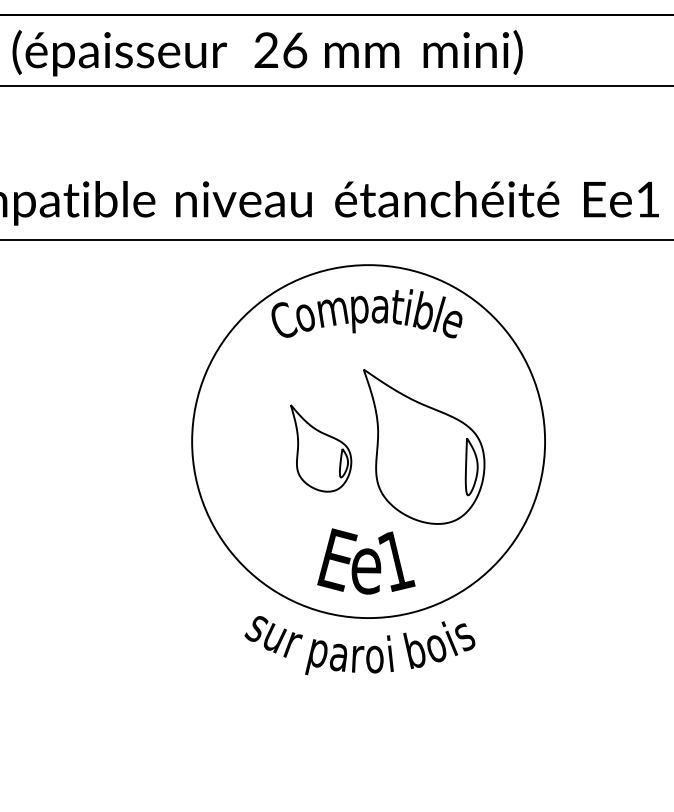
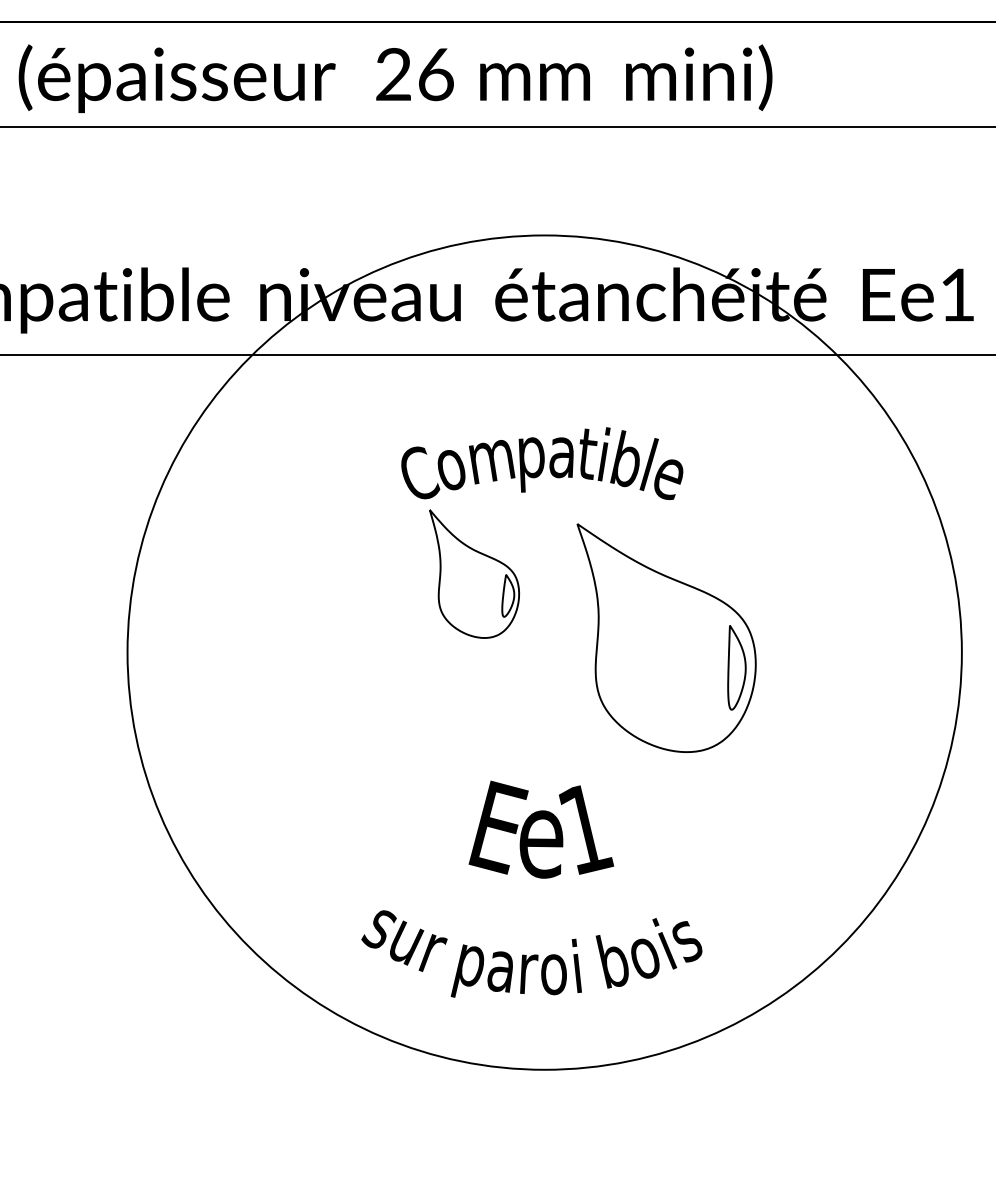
circle: (368, 441) -> (544, 652), size x1.6
part: (424, 446) -> (667, 637), moved
part: (321, 448) -> (475, 574), moved

